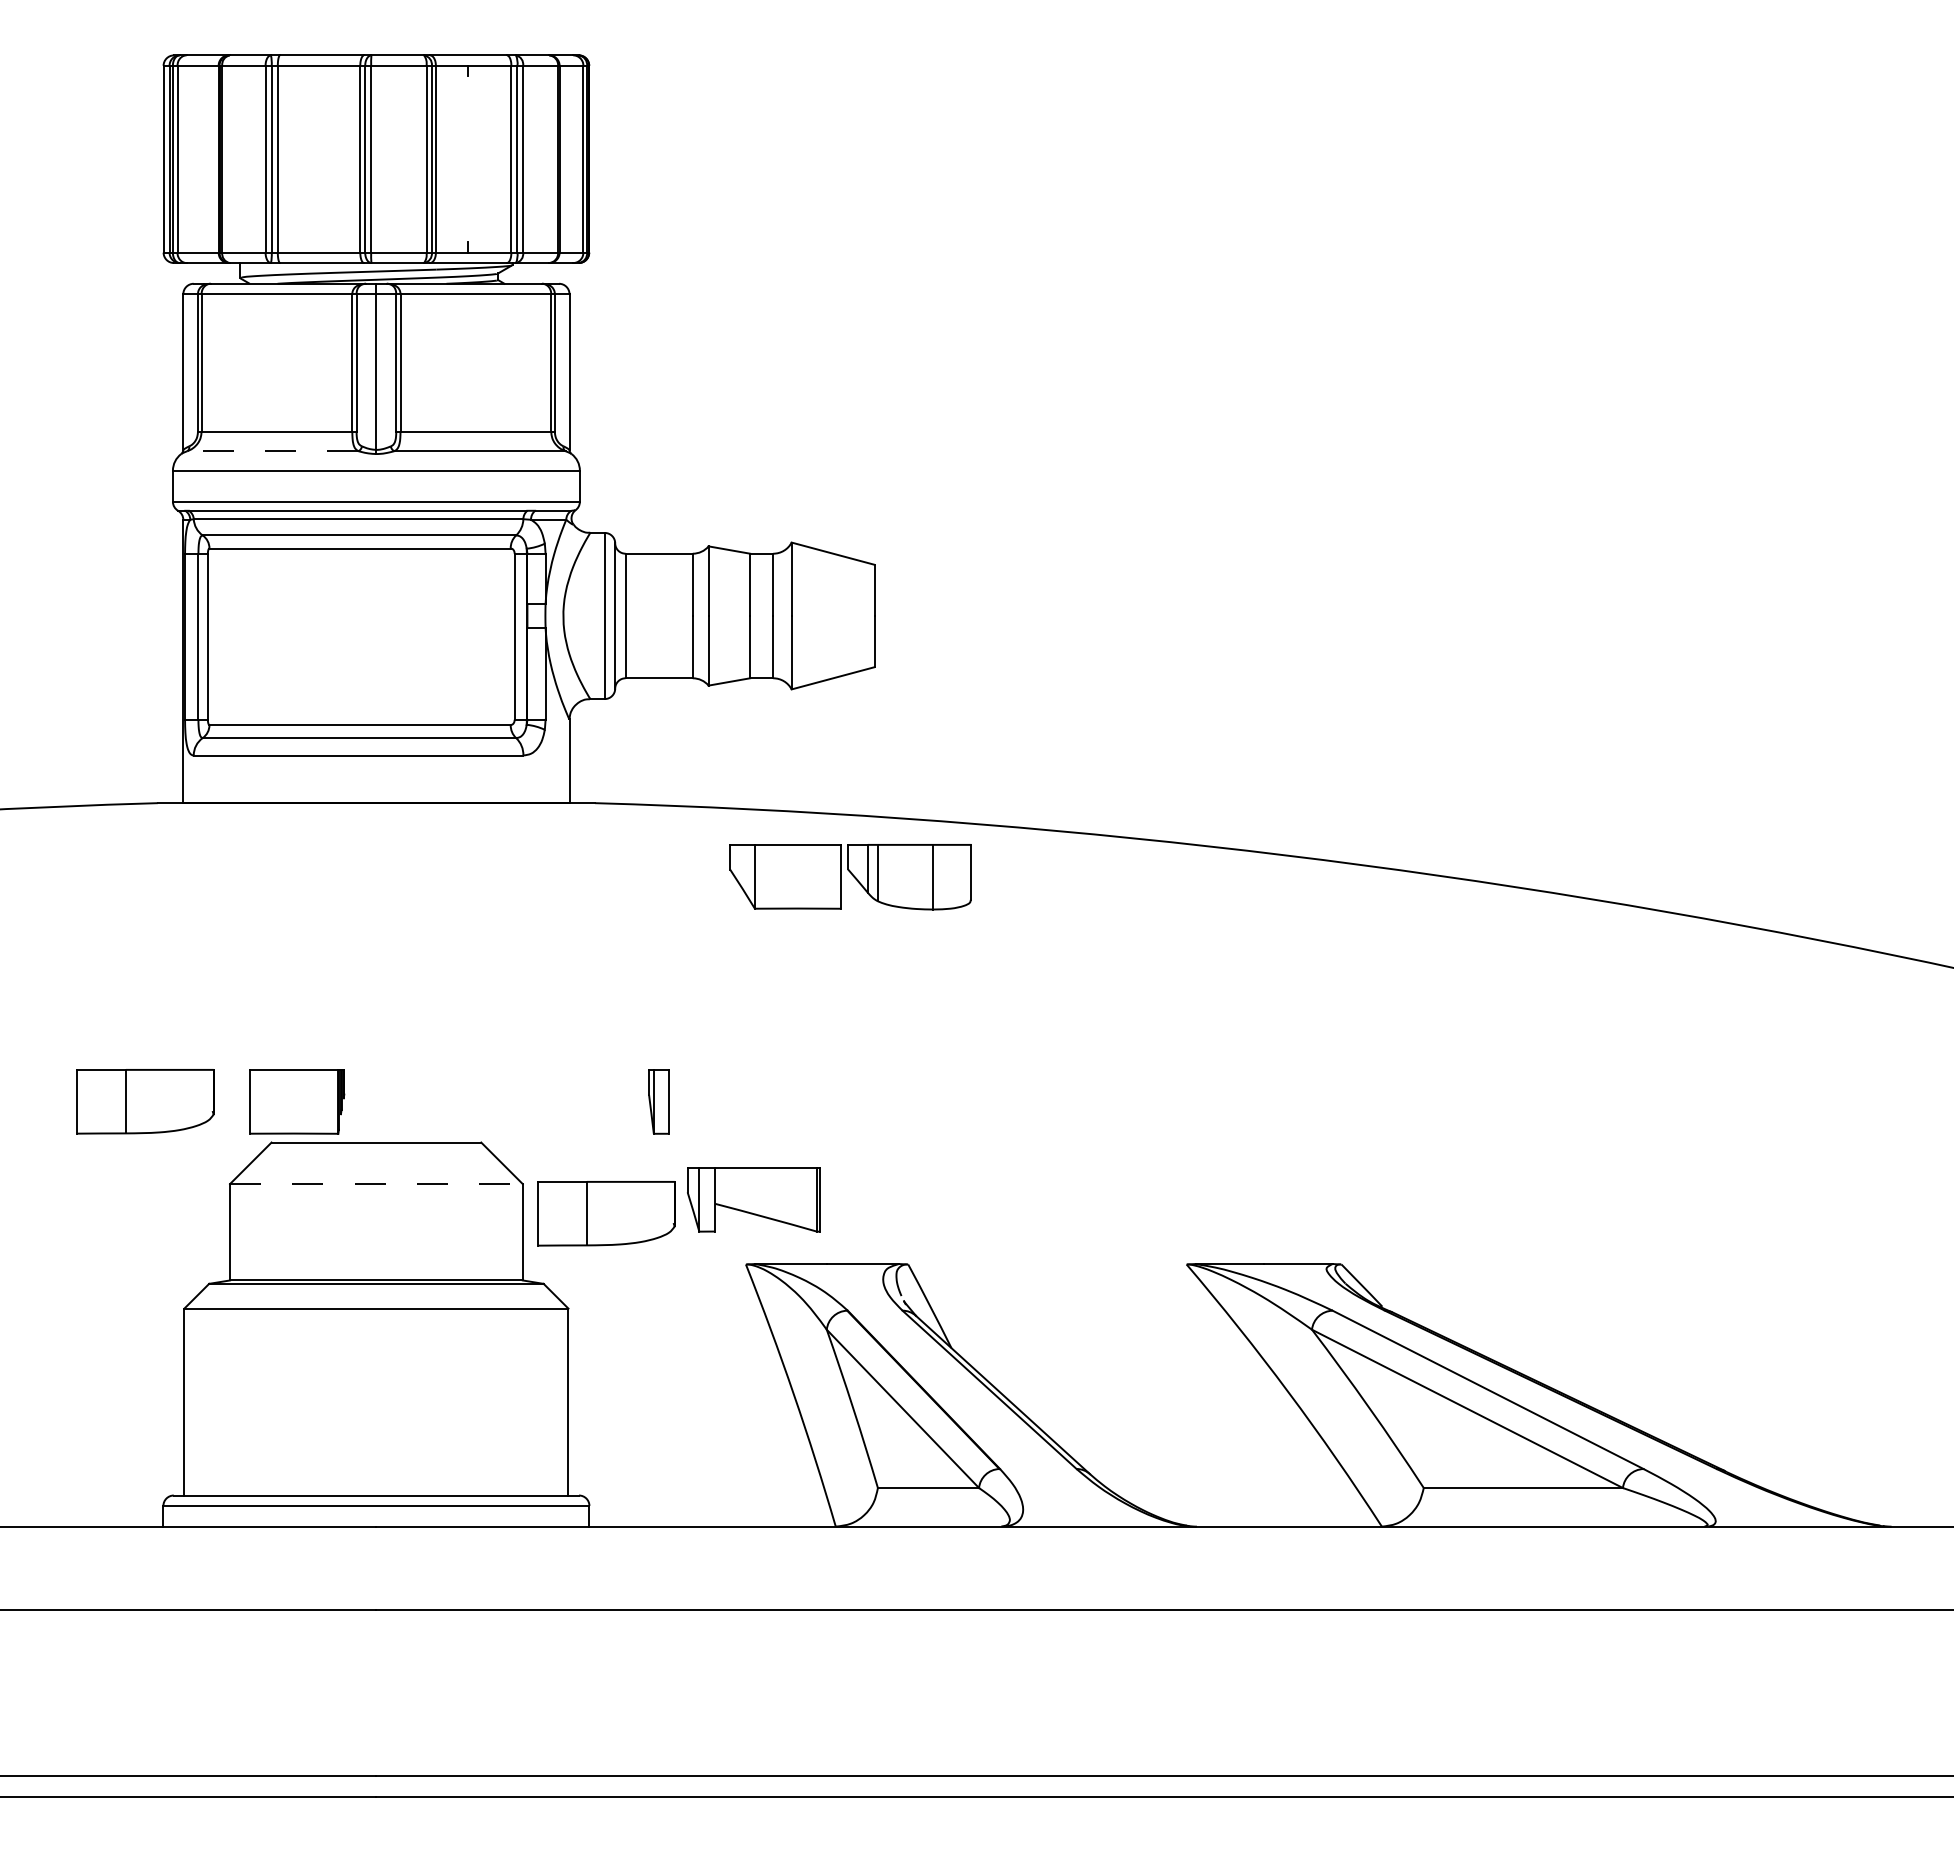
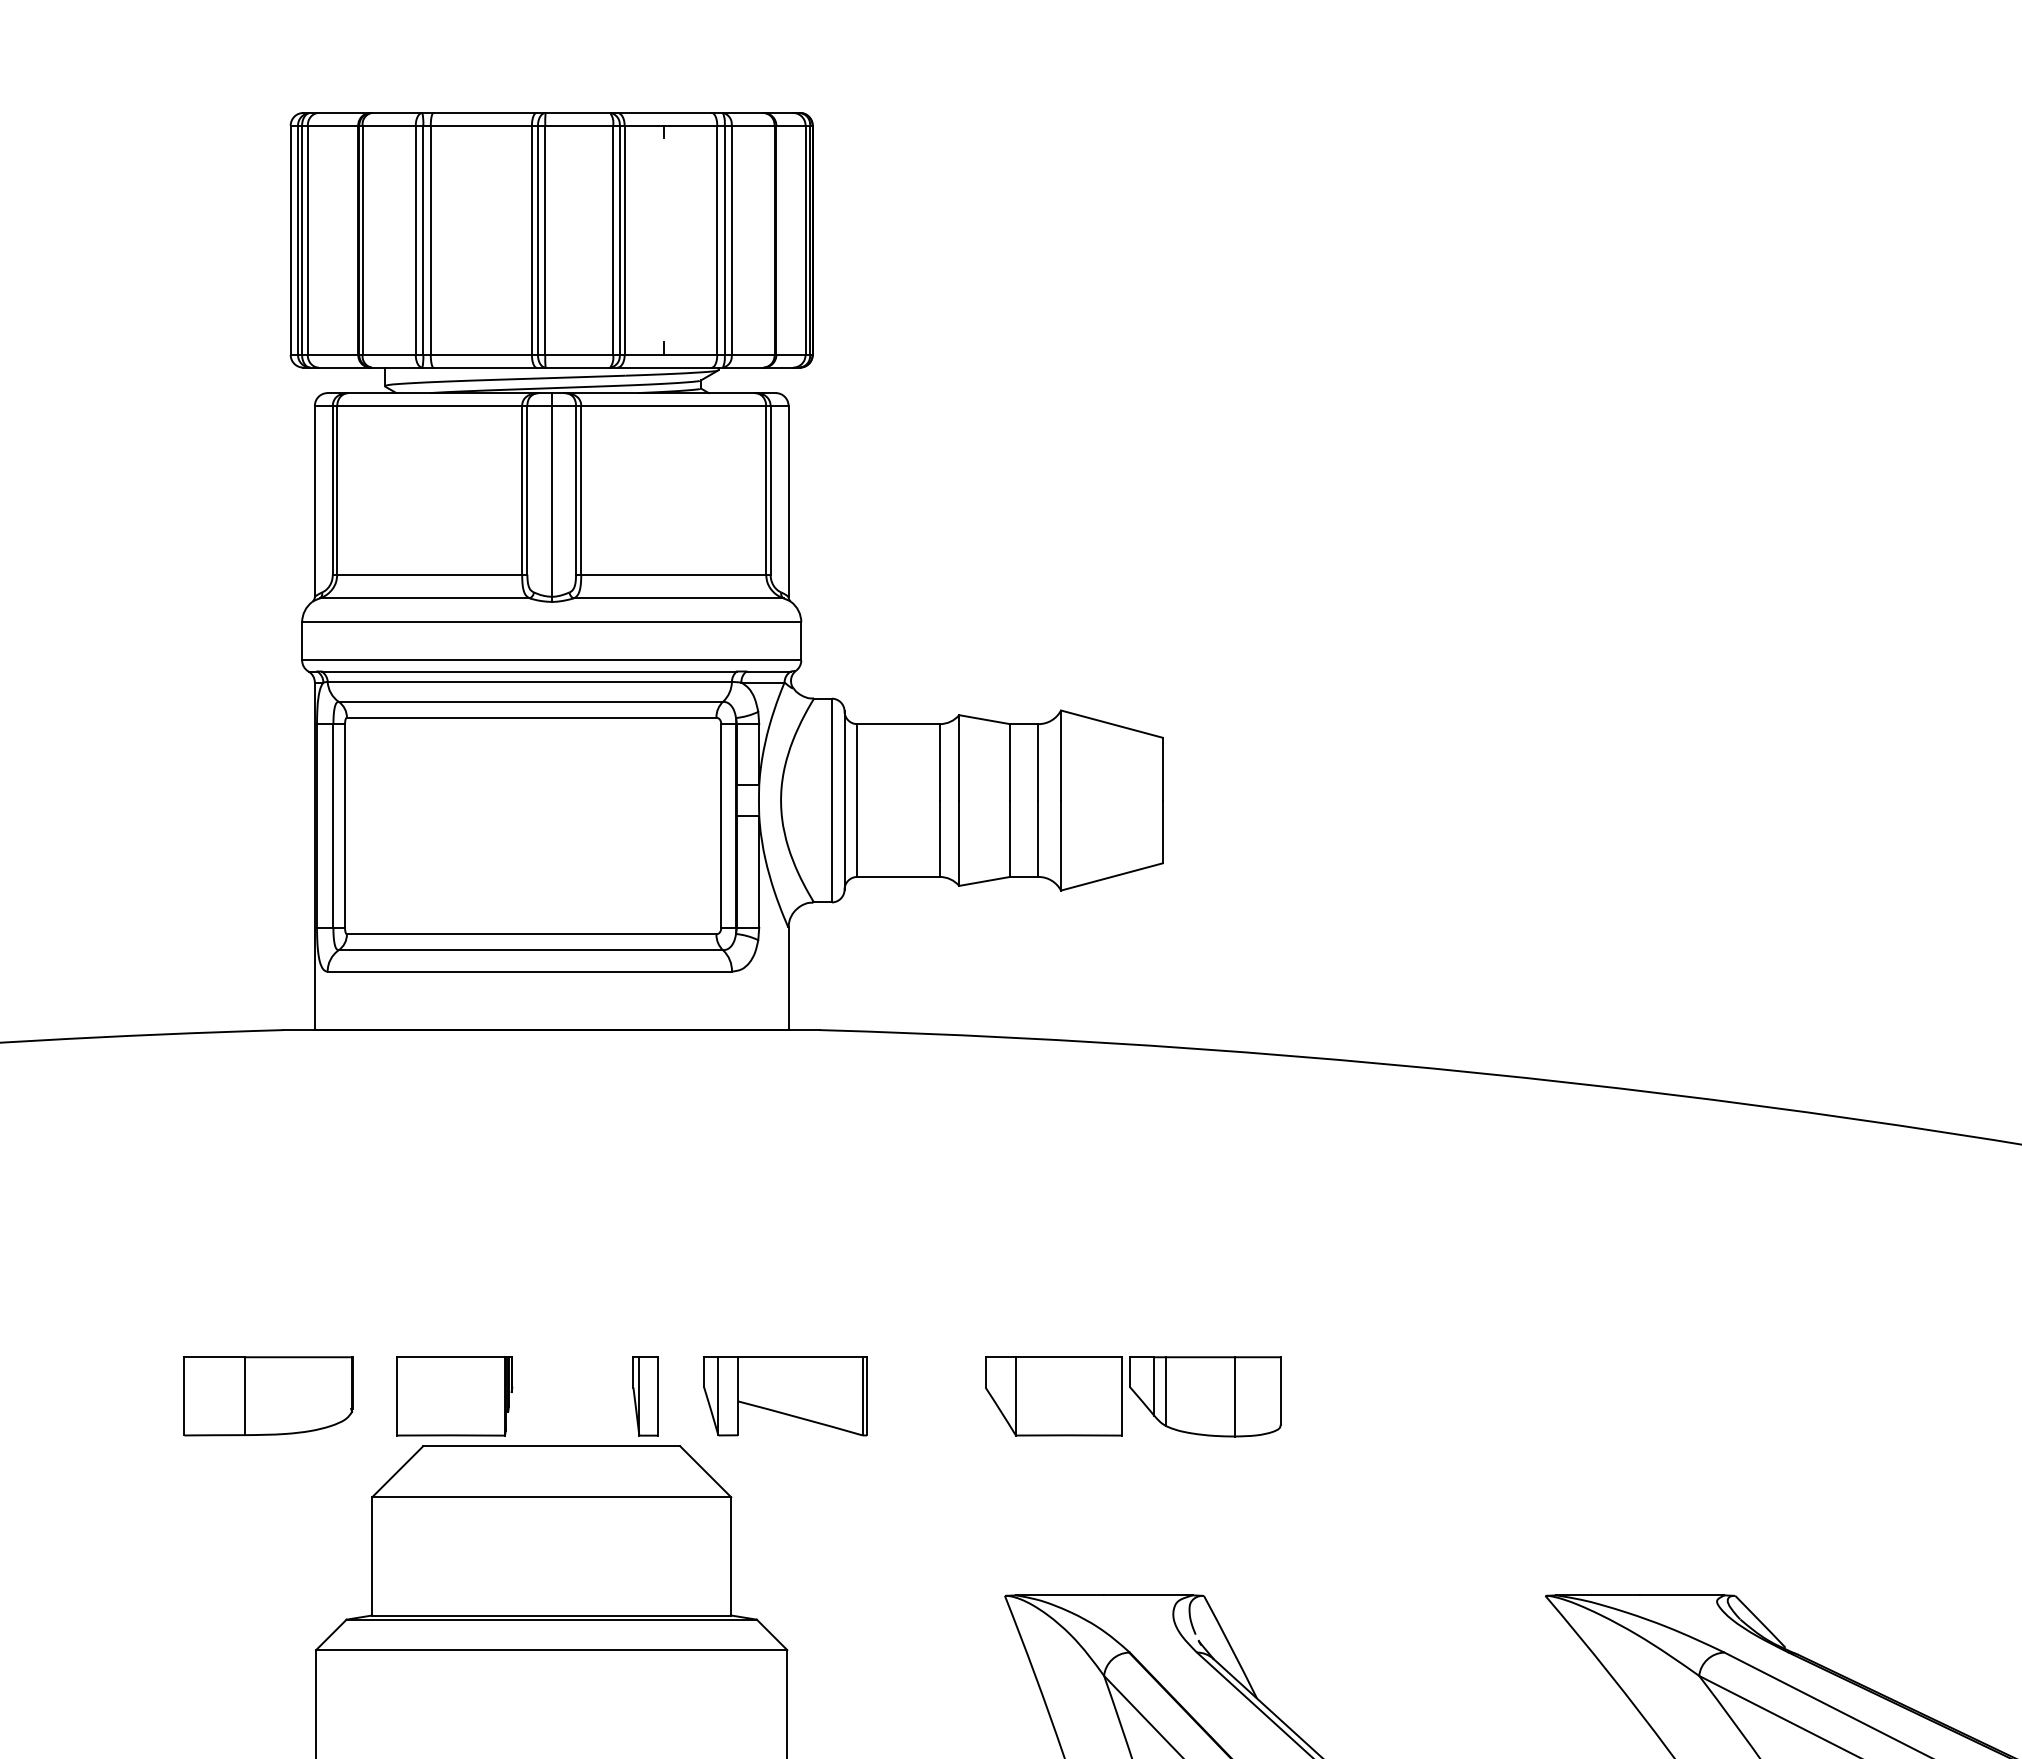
line: (272, 451) -> (424, 598), dashed -> solid
part: (850, 877) -> (1133, 1397), moved
part: (658, 1101) -> (645, 1396), moved
line: (376, 1184) -> (551, 1497), dashed -> solid
part: (753, 1199) -> (784, 1396), moved
part: (606, 1213) -> (833, 1533), removed

